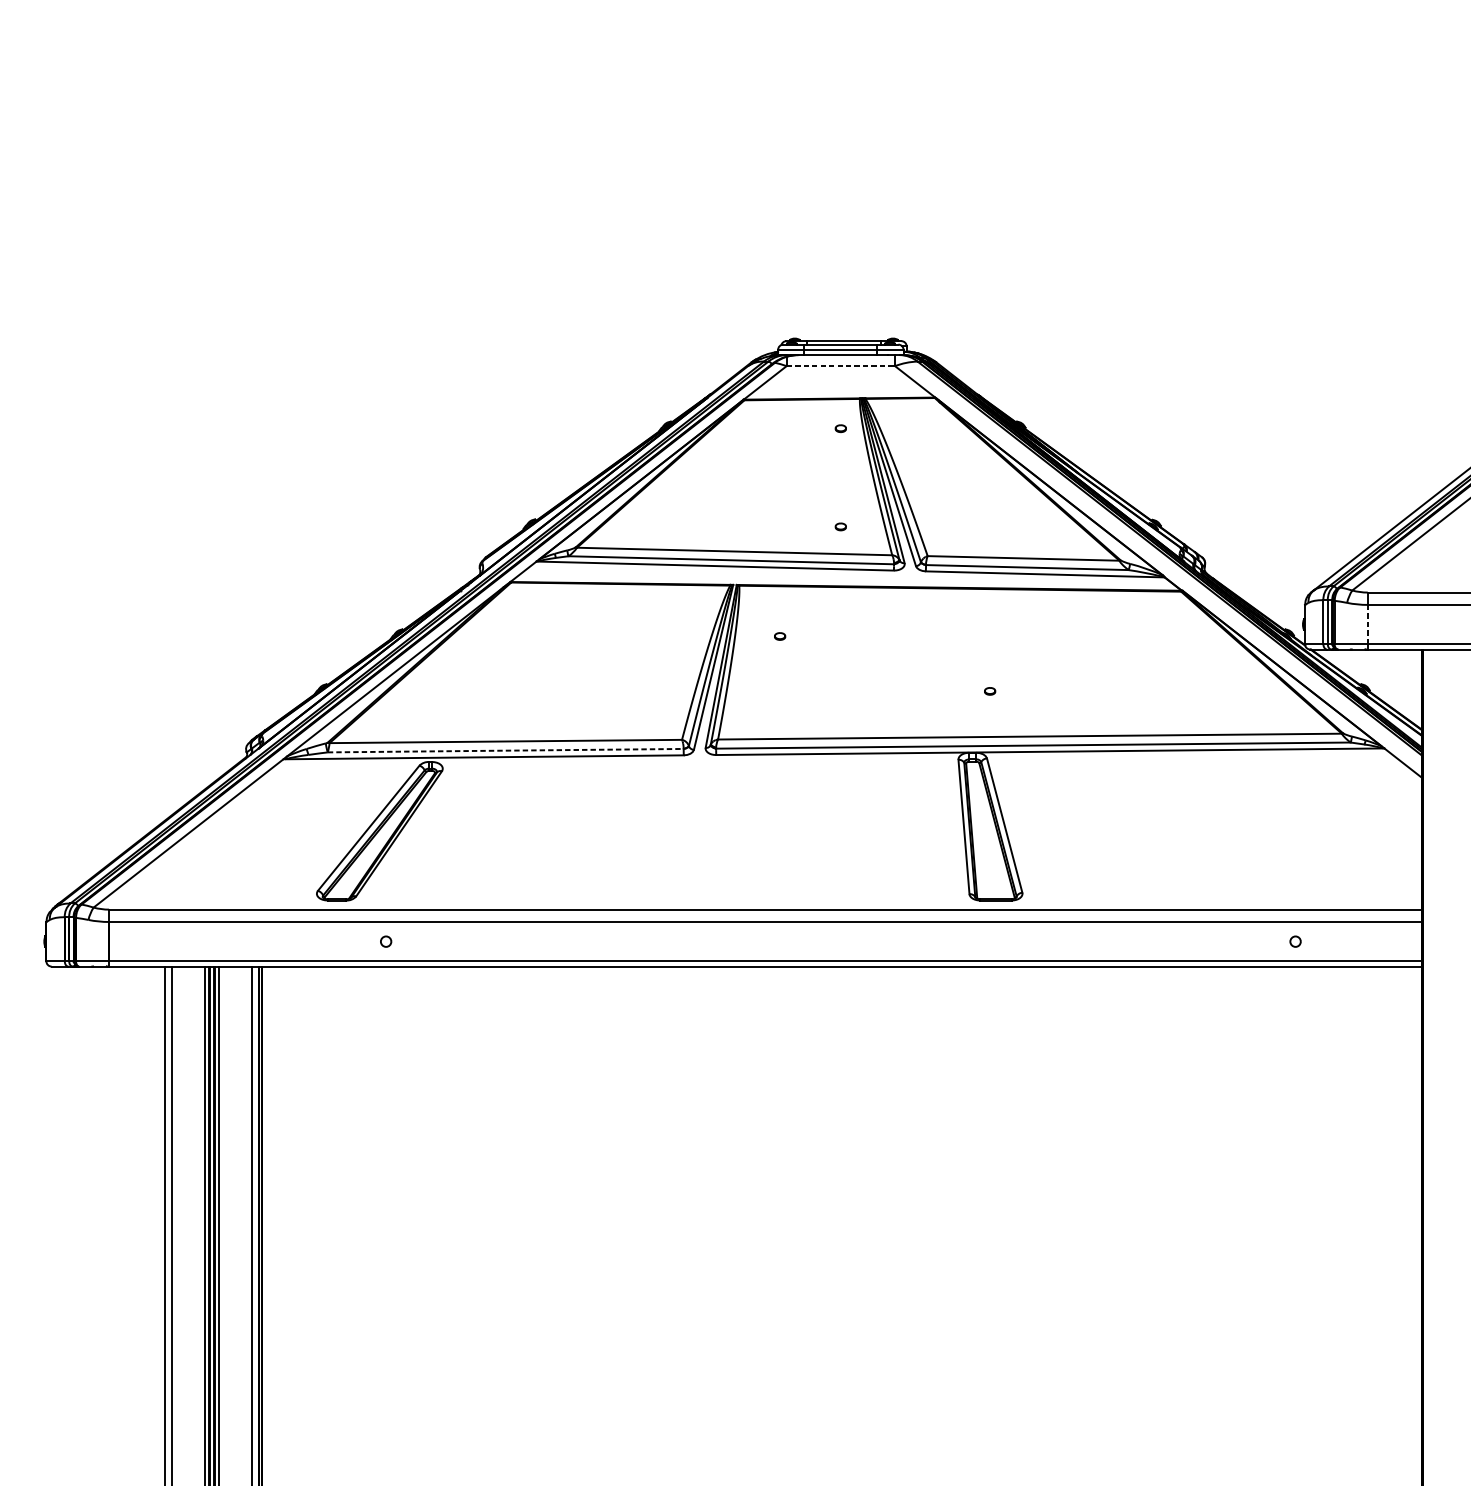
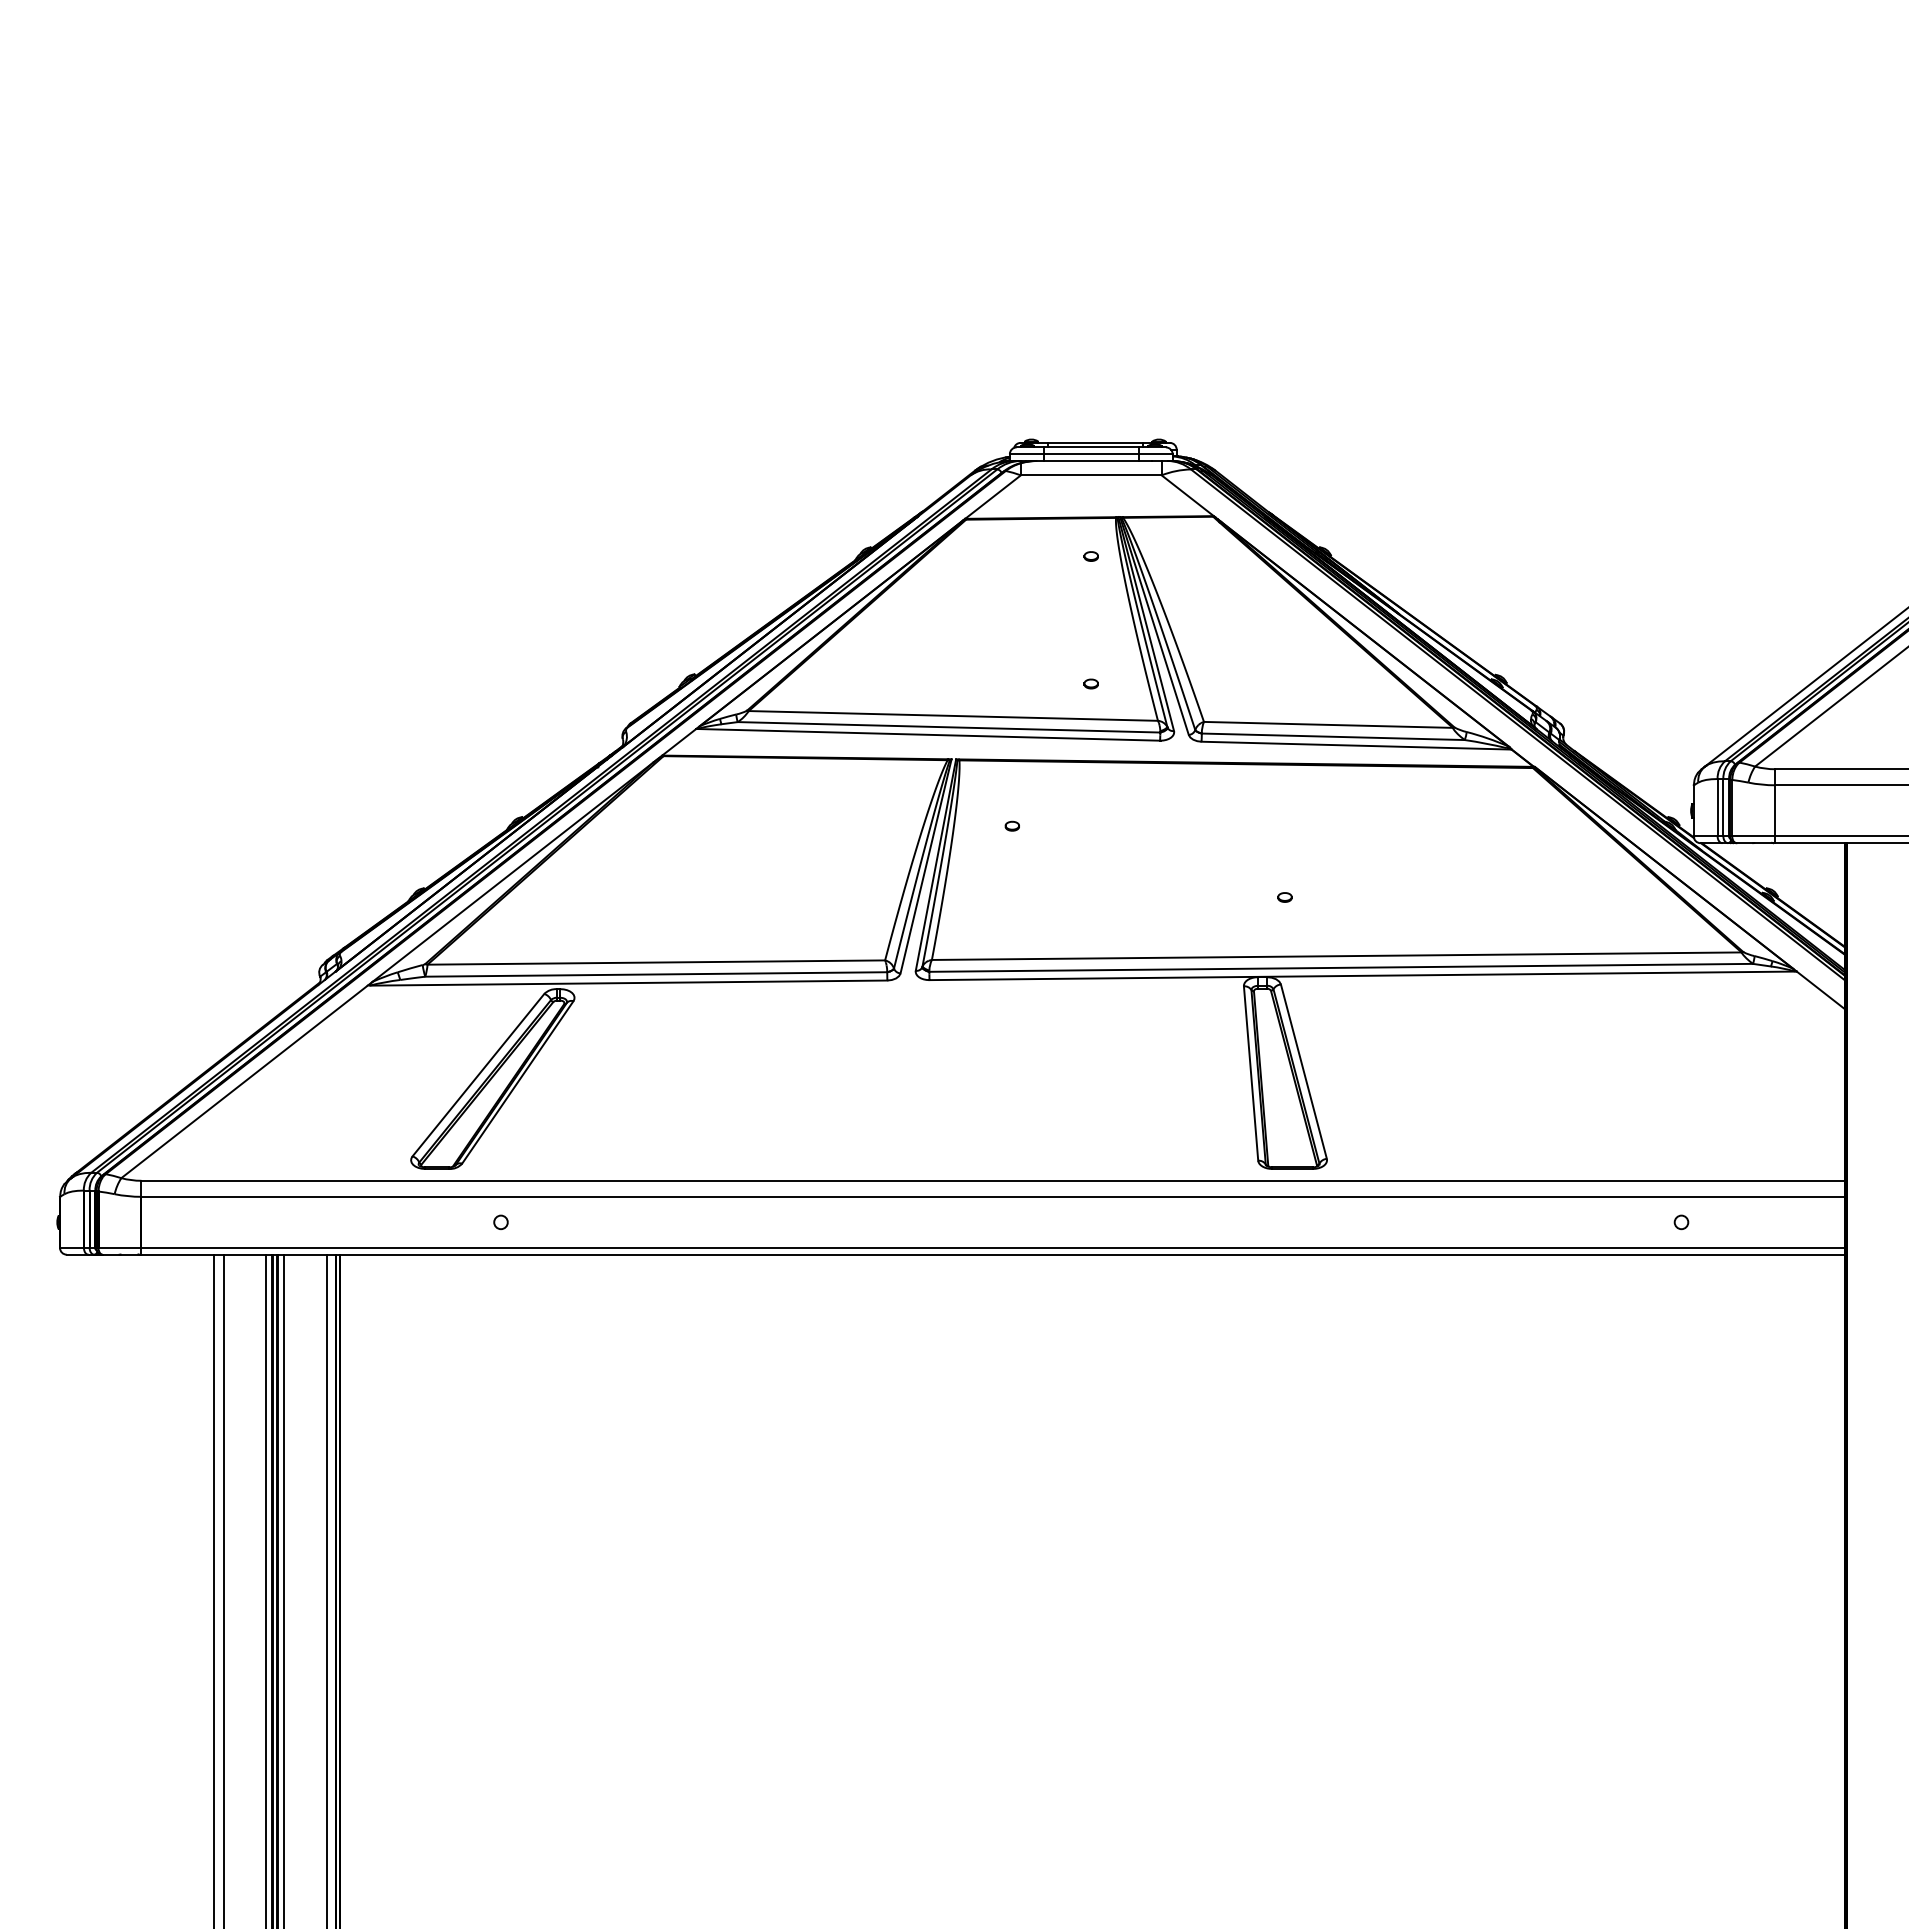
line: (841, 366) -> (1091, 475), dashed -> solid
line: (1367, 624) -> (1775, 810), dashed -> solid
line: (505, 750) -> (656, 974), dashed -> solid

